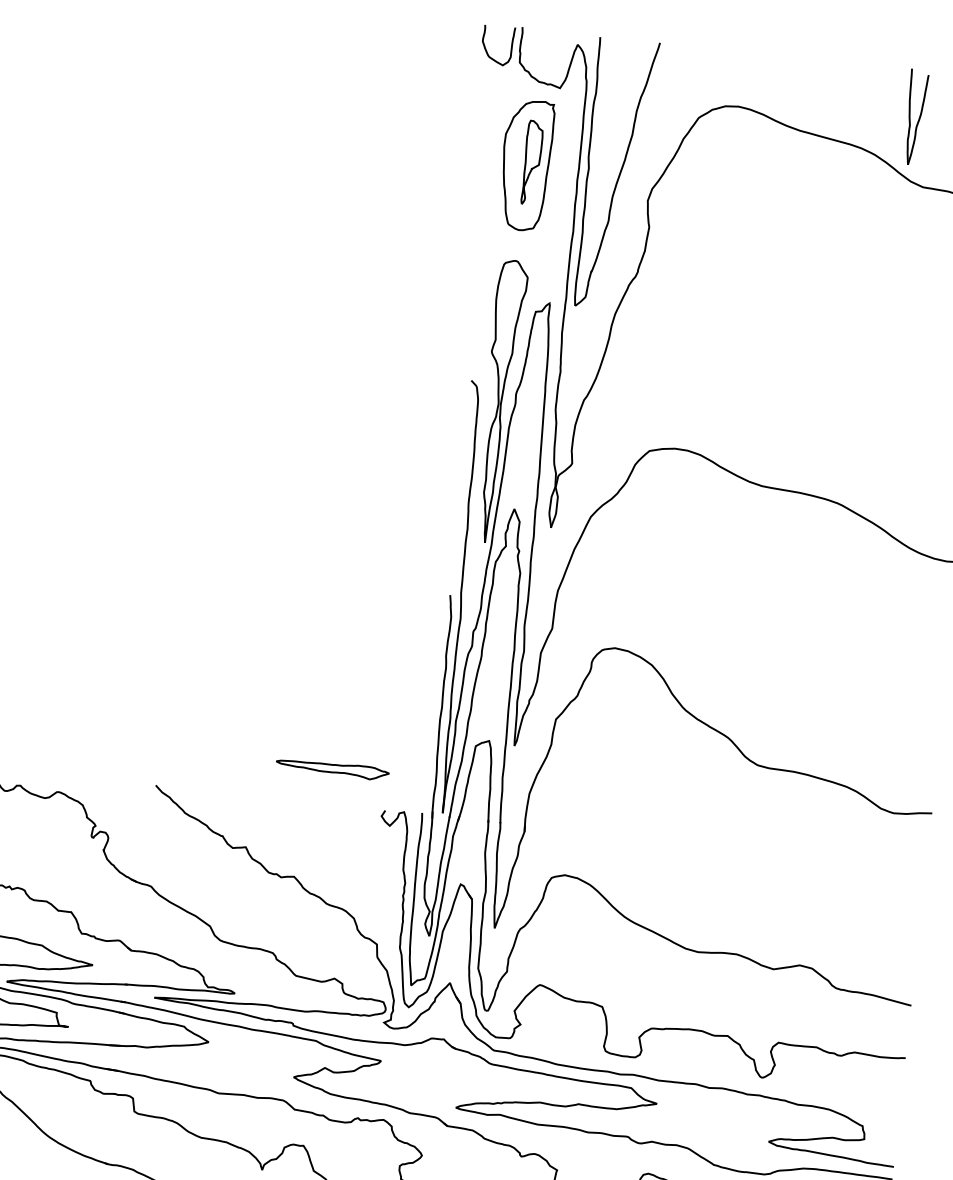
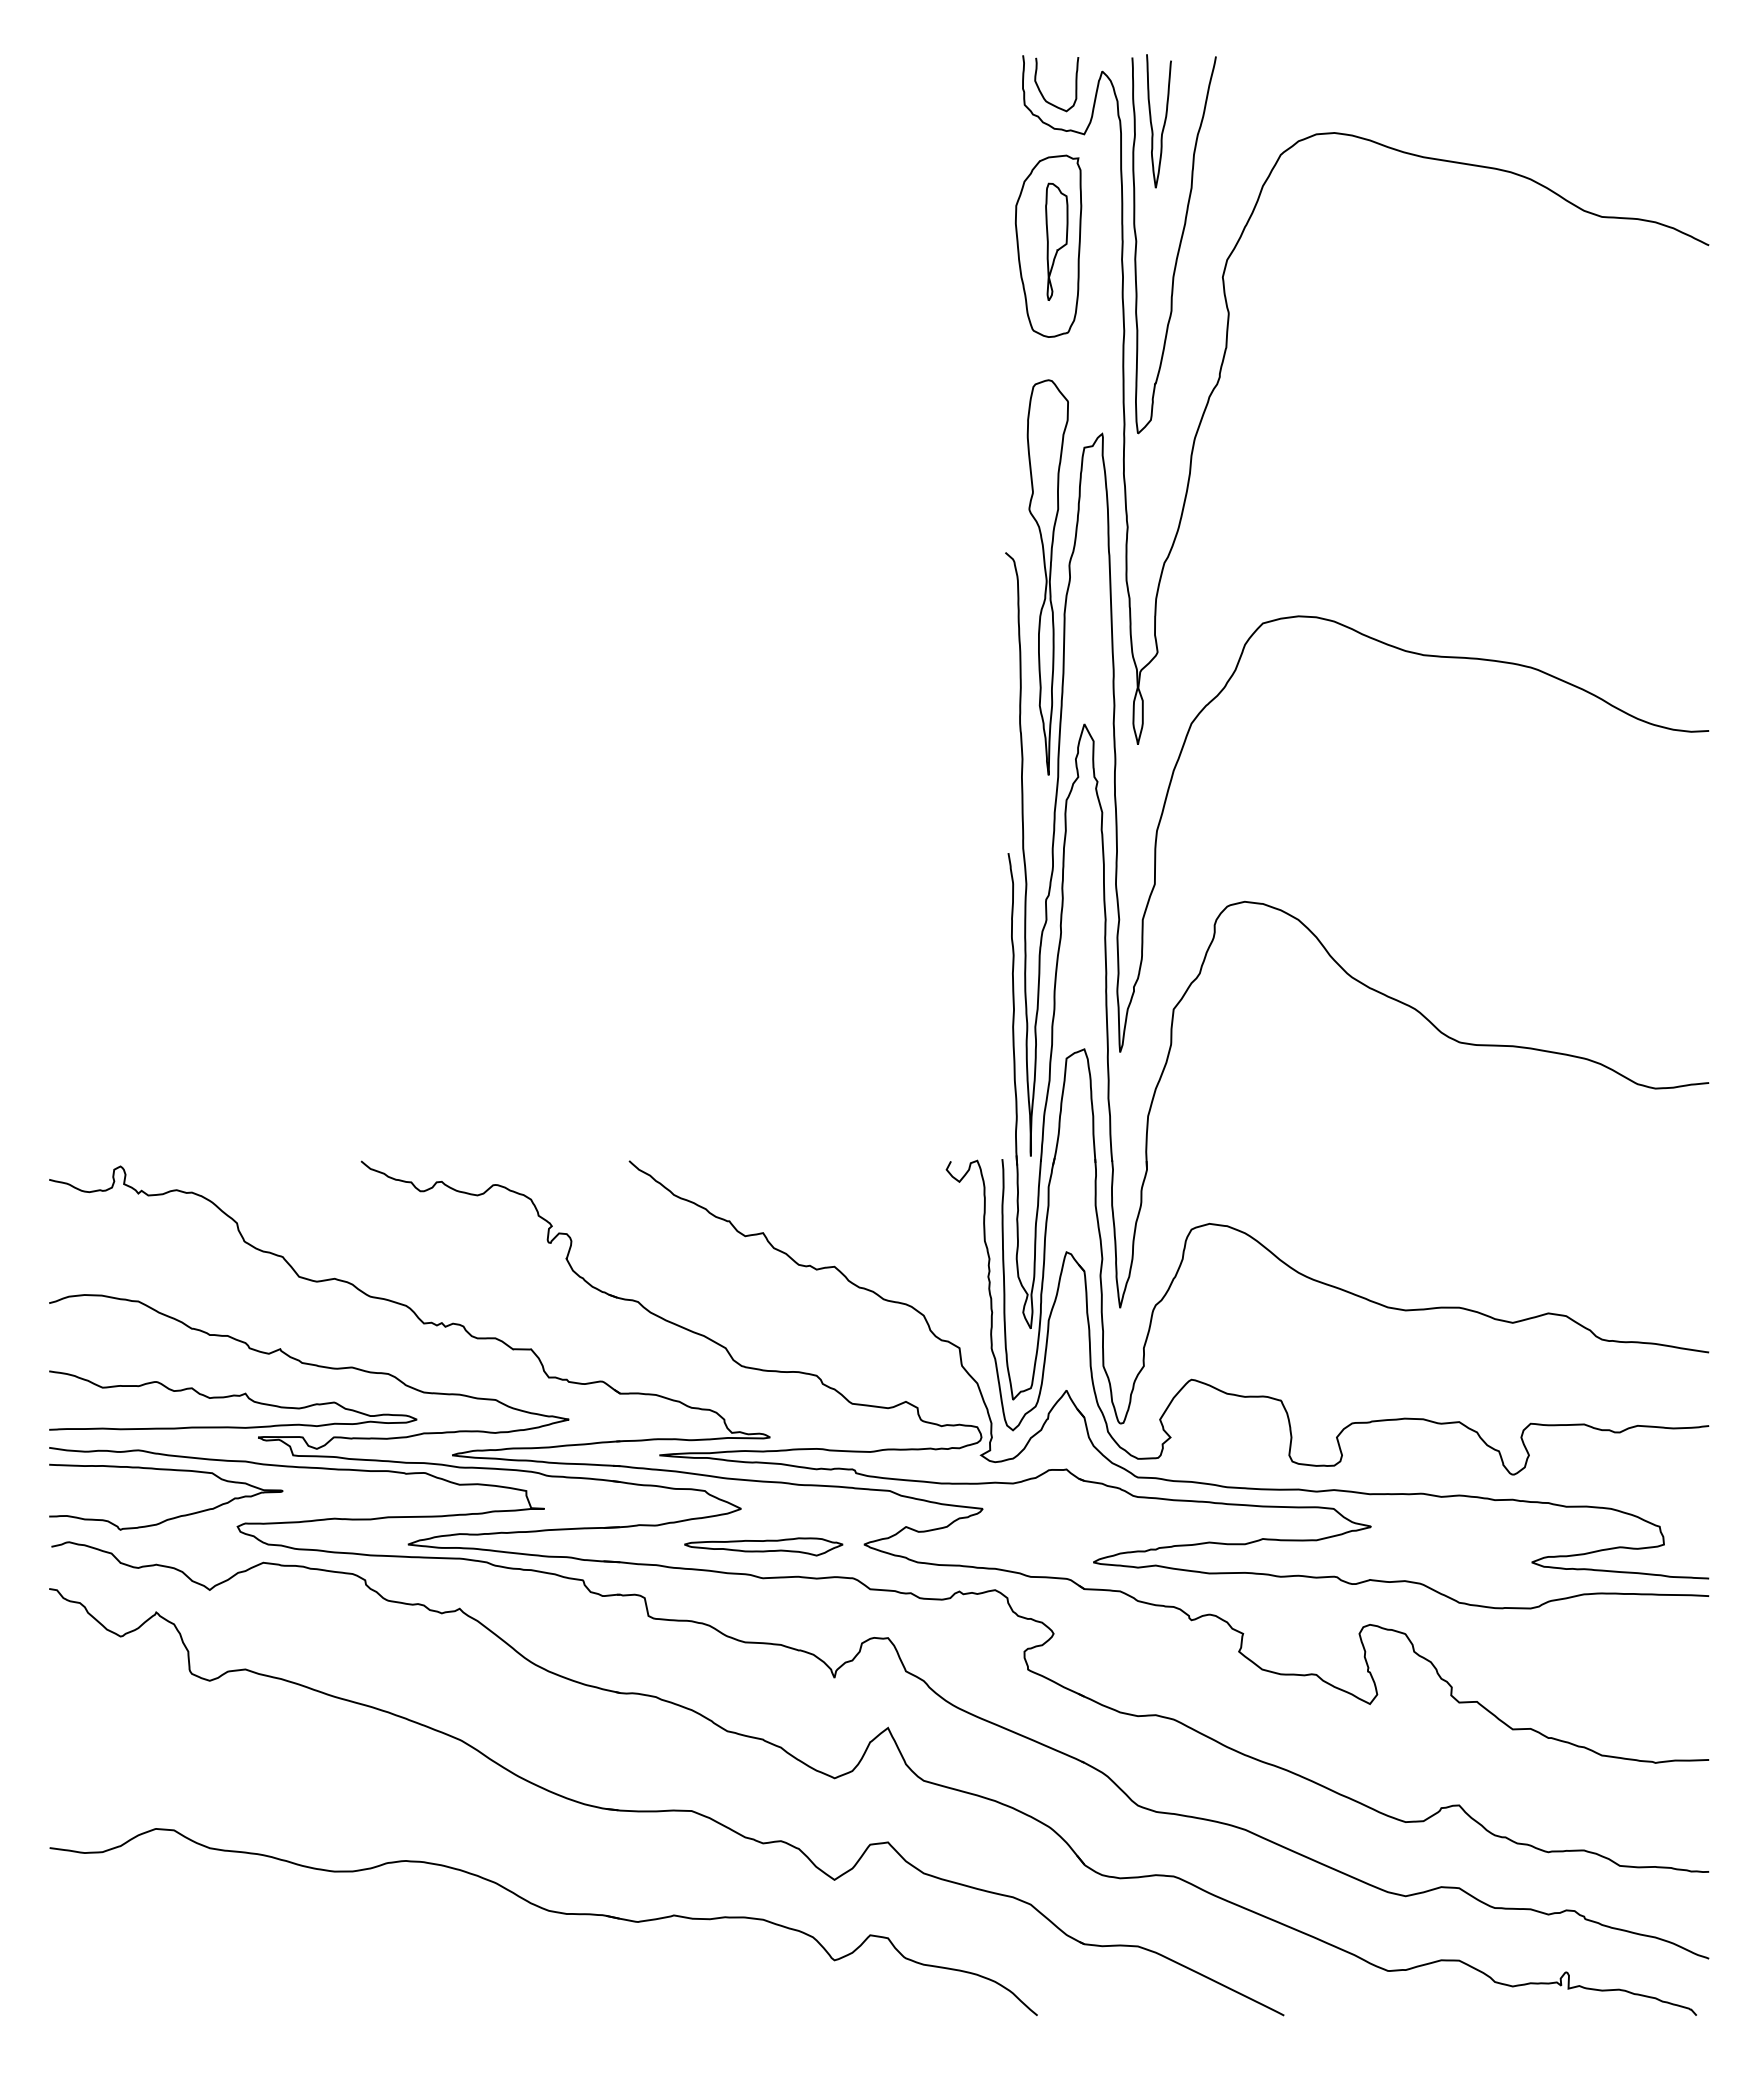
curve: (486, 49) -> (1041, 91), moved
part: (915, 117) -> (1158, 121), moved
part: (332, 768) -> (763, 1546), moved

